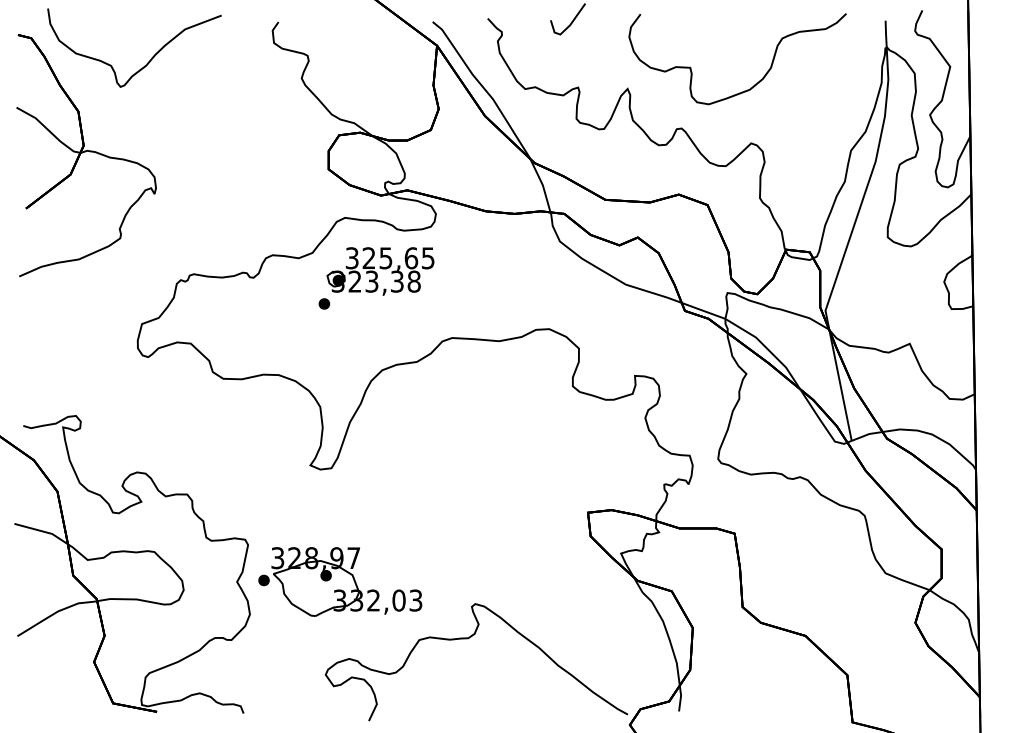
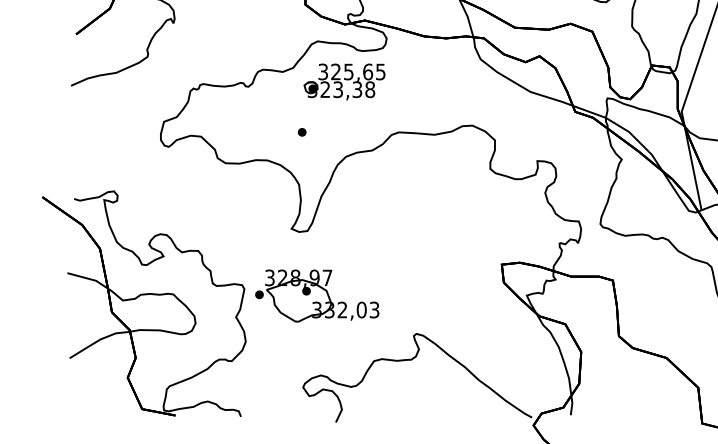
part: (324, 303) -> (302, 131), moved
part: (340, 581) -> (317, 295), moved

